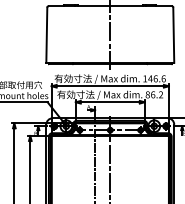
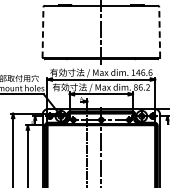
line: (46, 35) -> (42, 32), solid -> dashed
line: (173, 35) -> (159, 32), solid -> dashed

